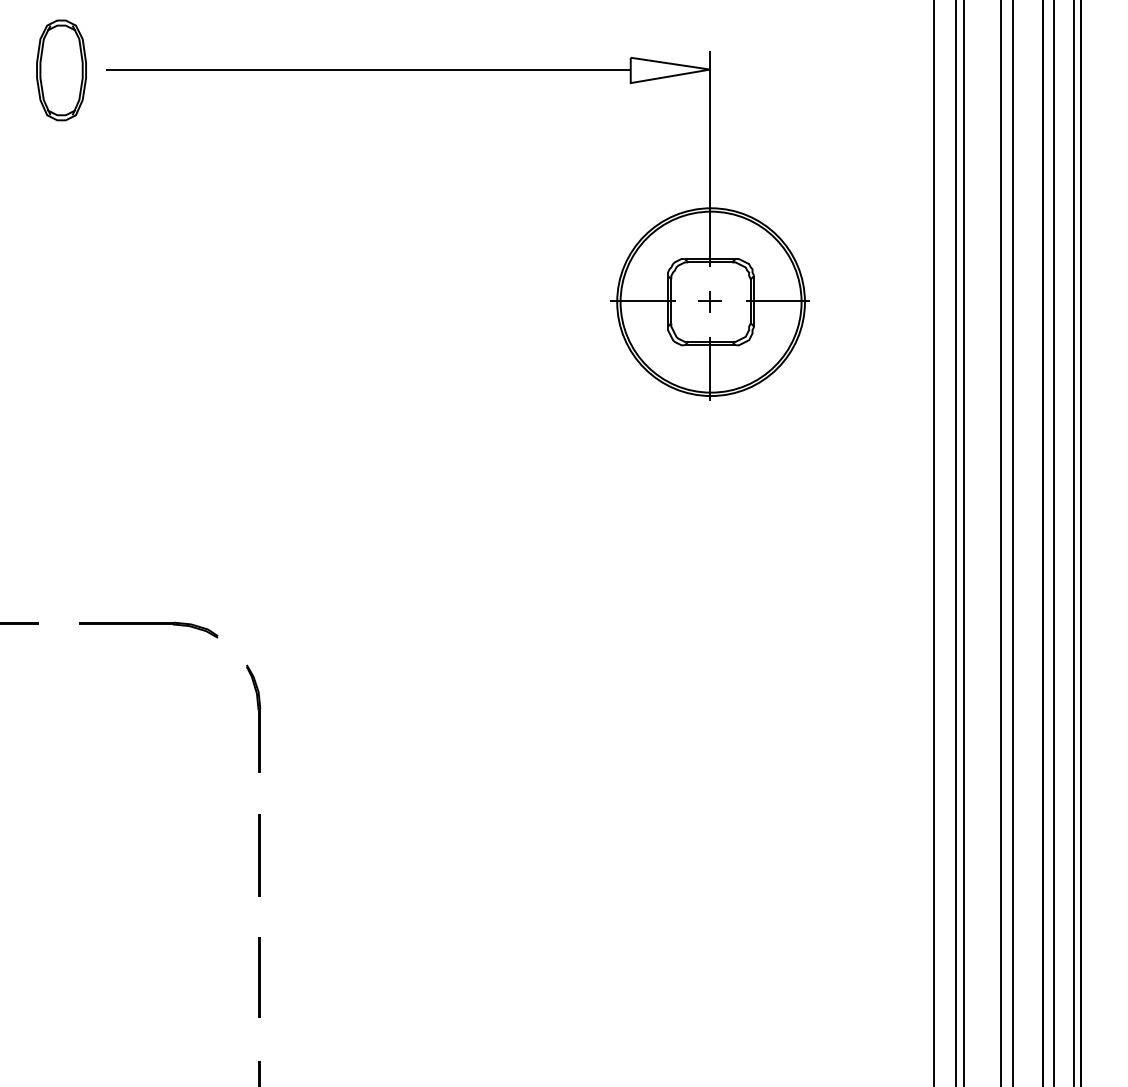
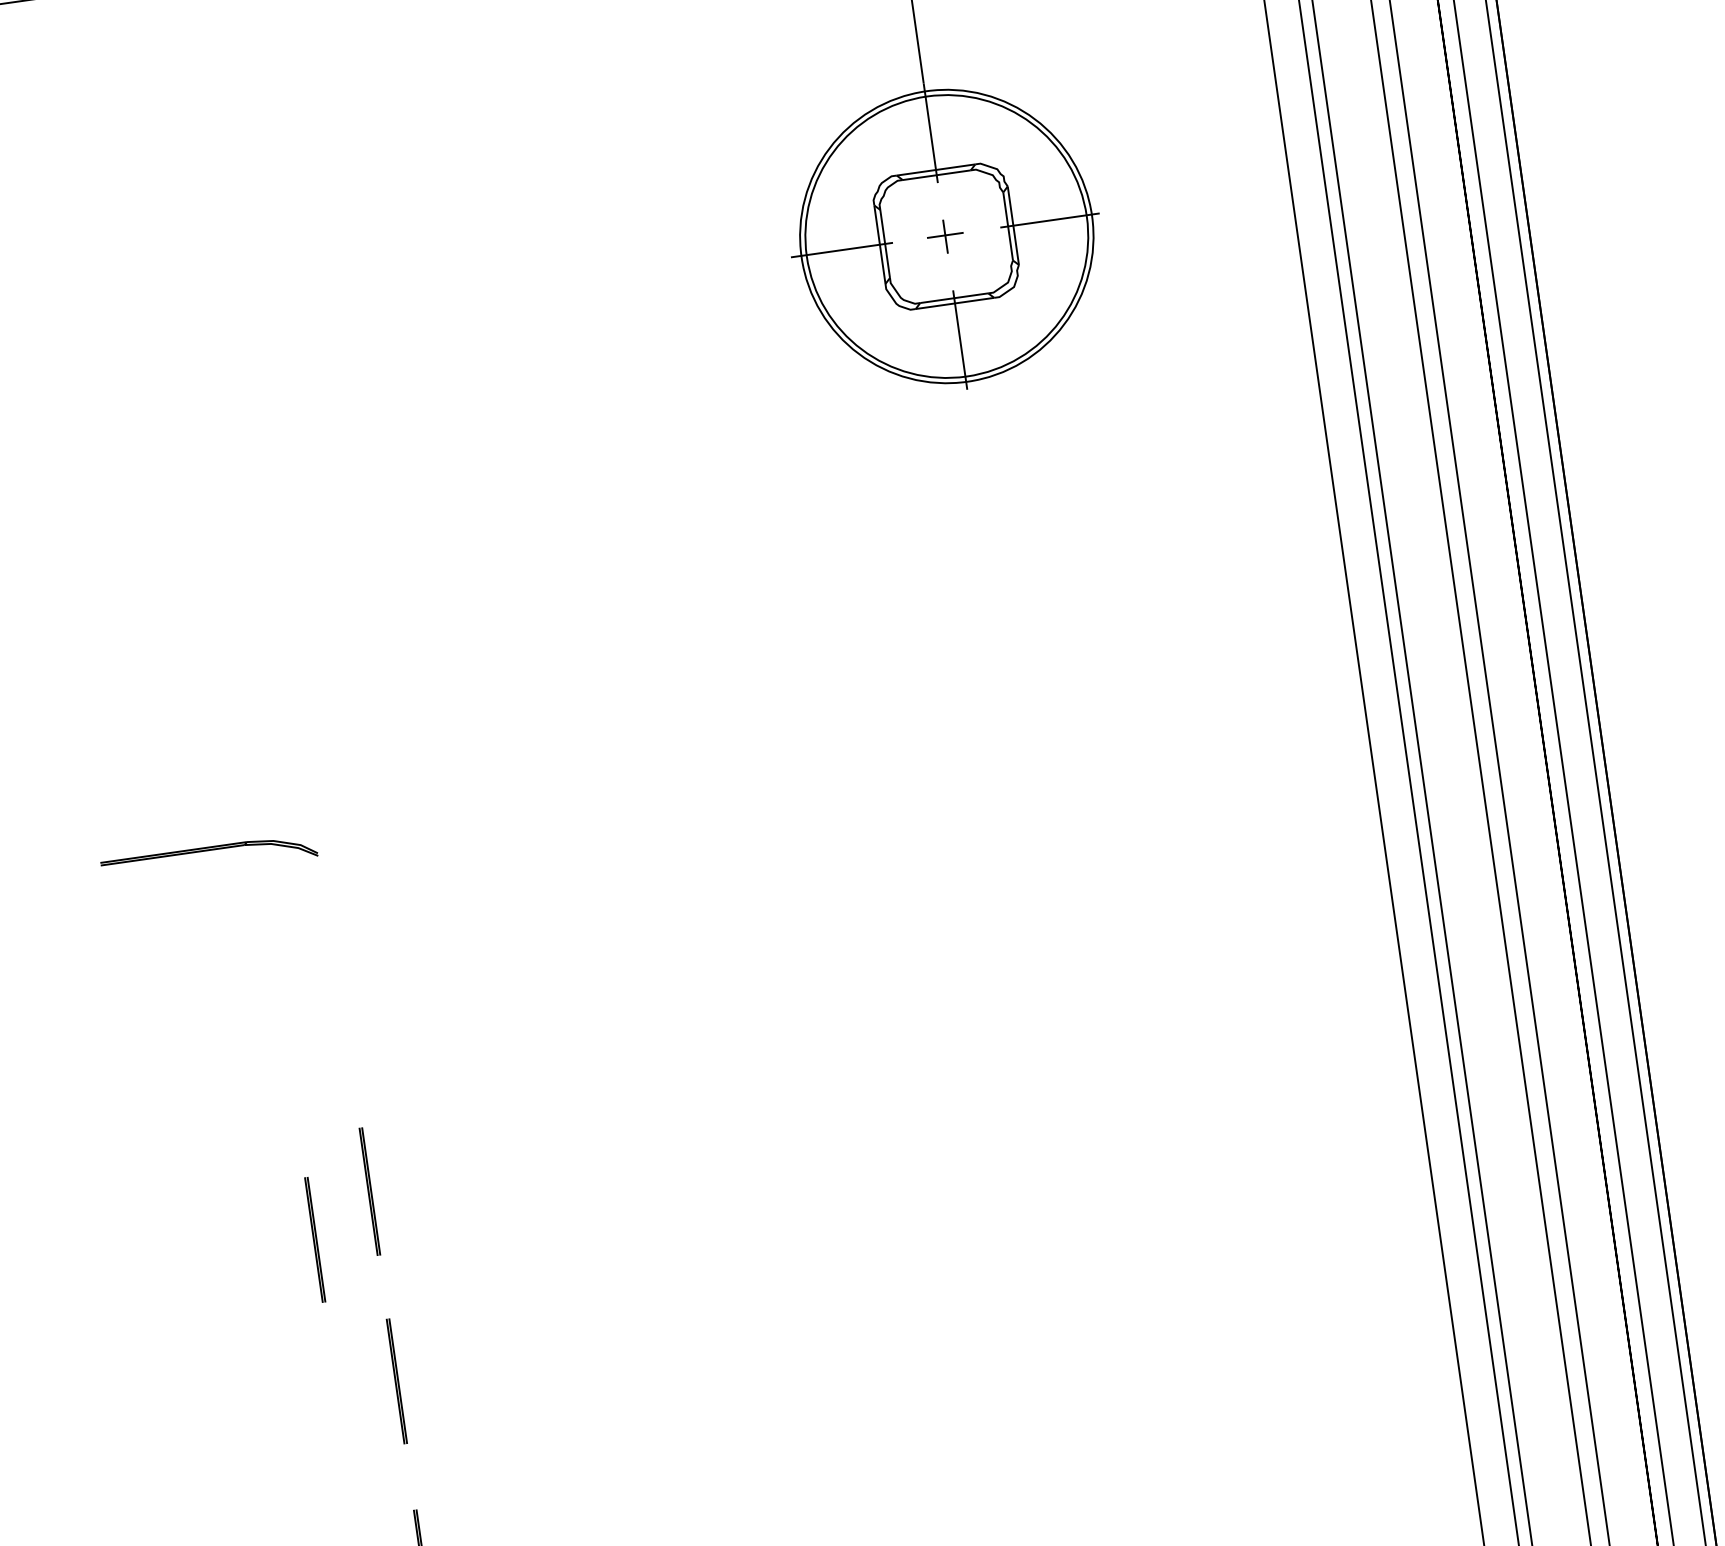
part: (148, 629) -> (208, 858), moved
part: (253, 718) -> (330, 981), removed
line: (220, 880) -> (315, 1239), added

